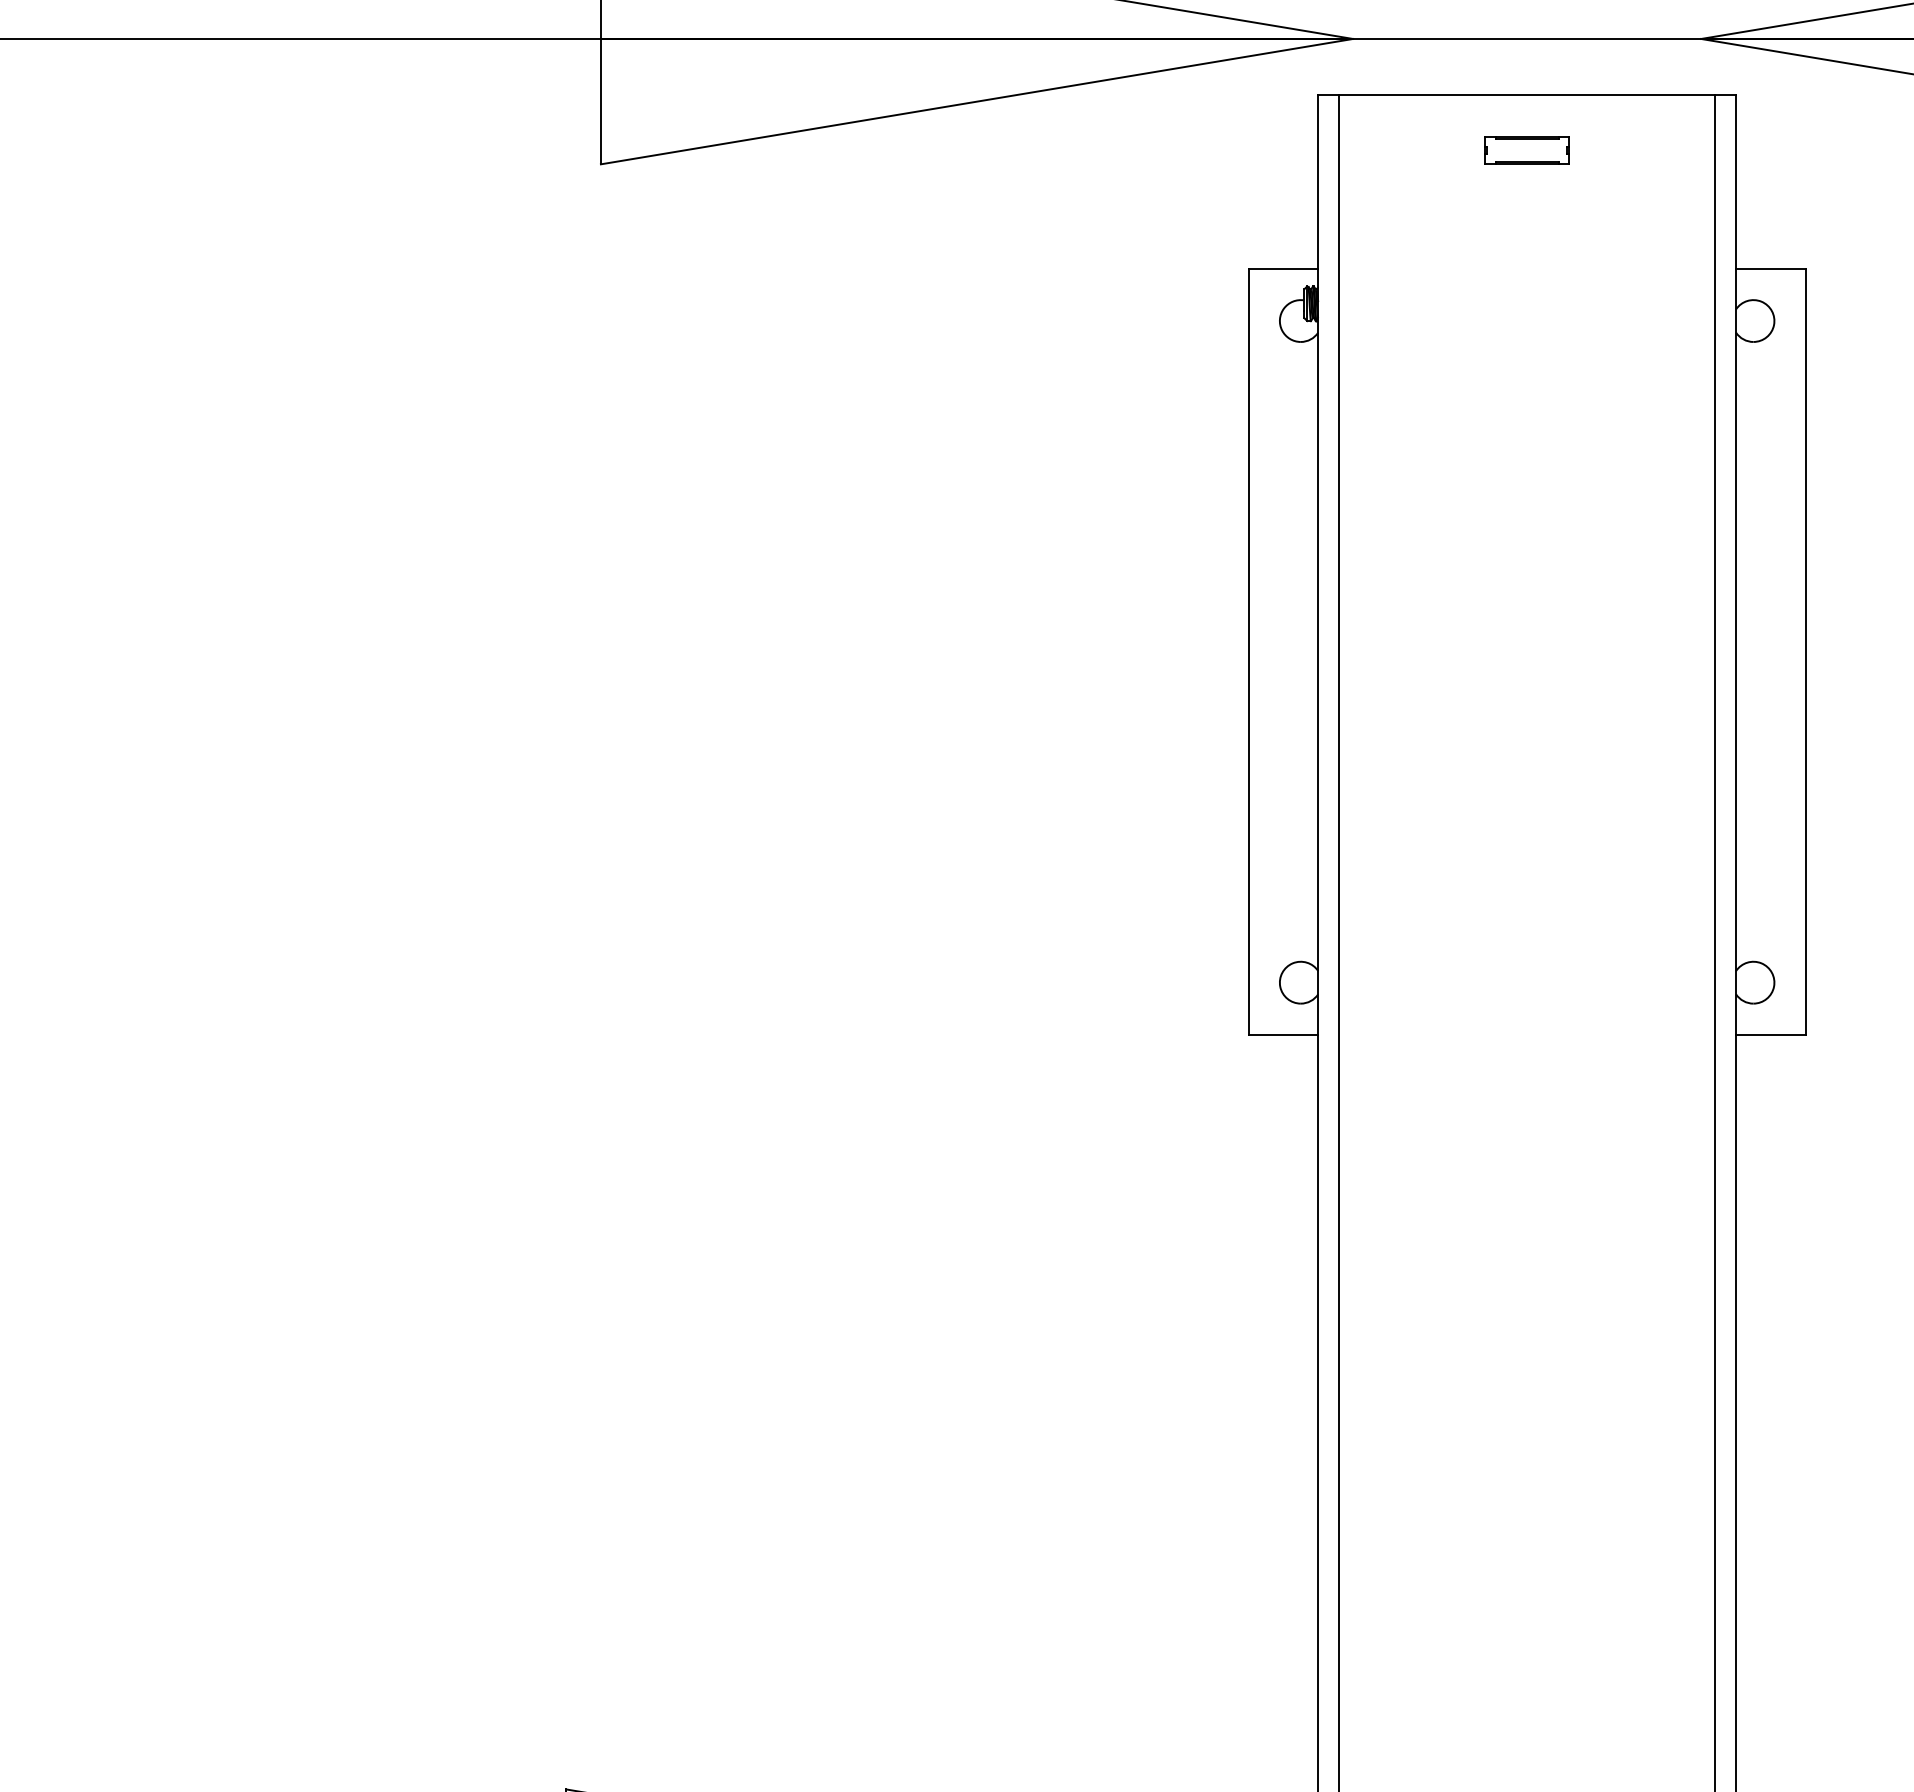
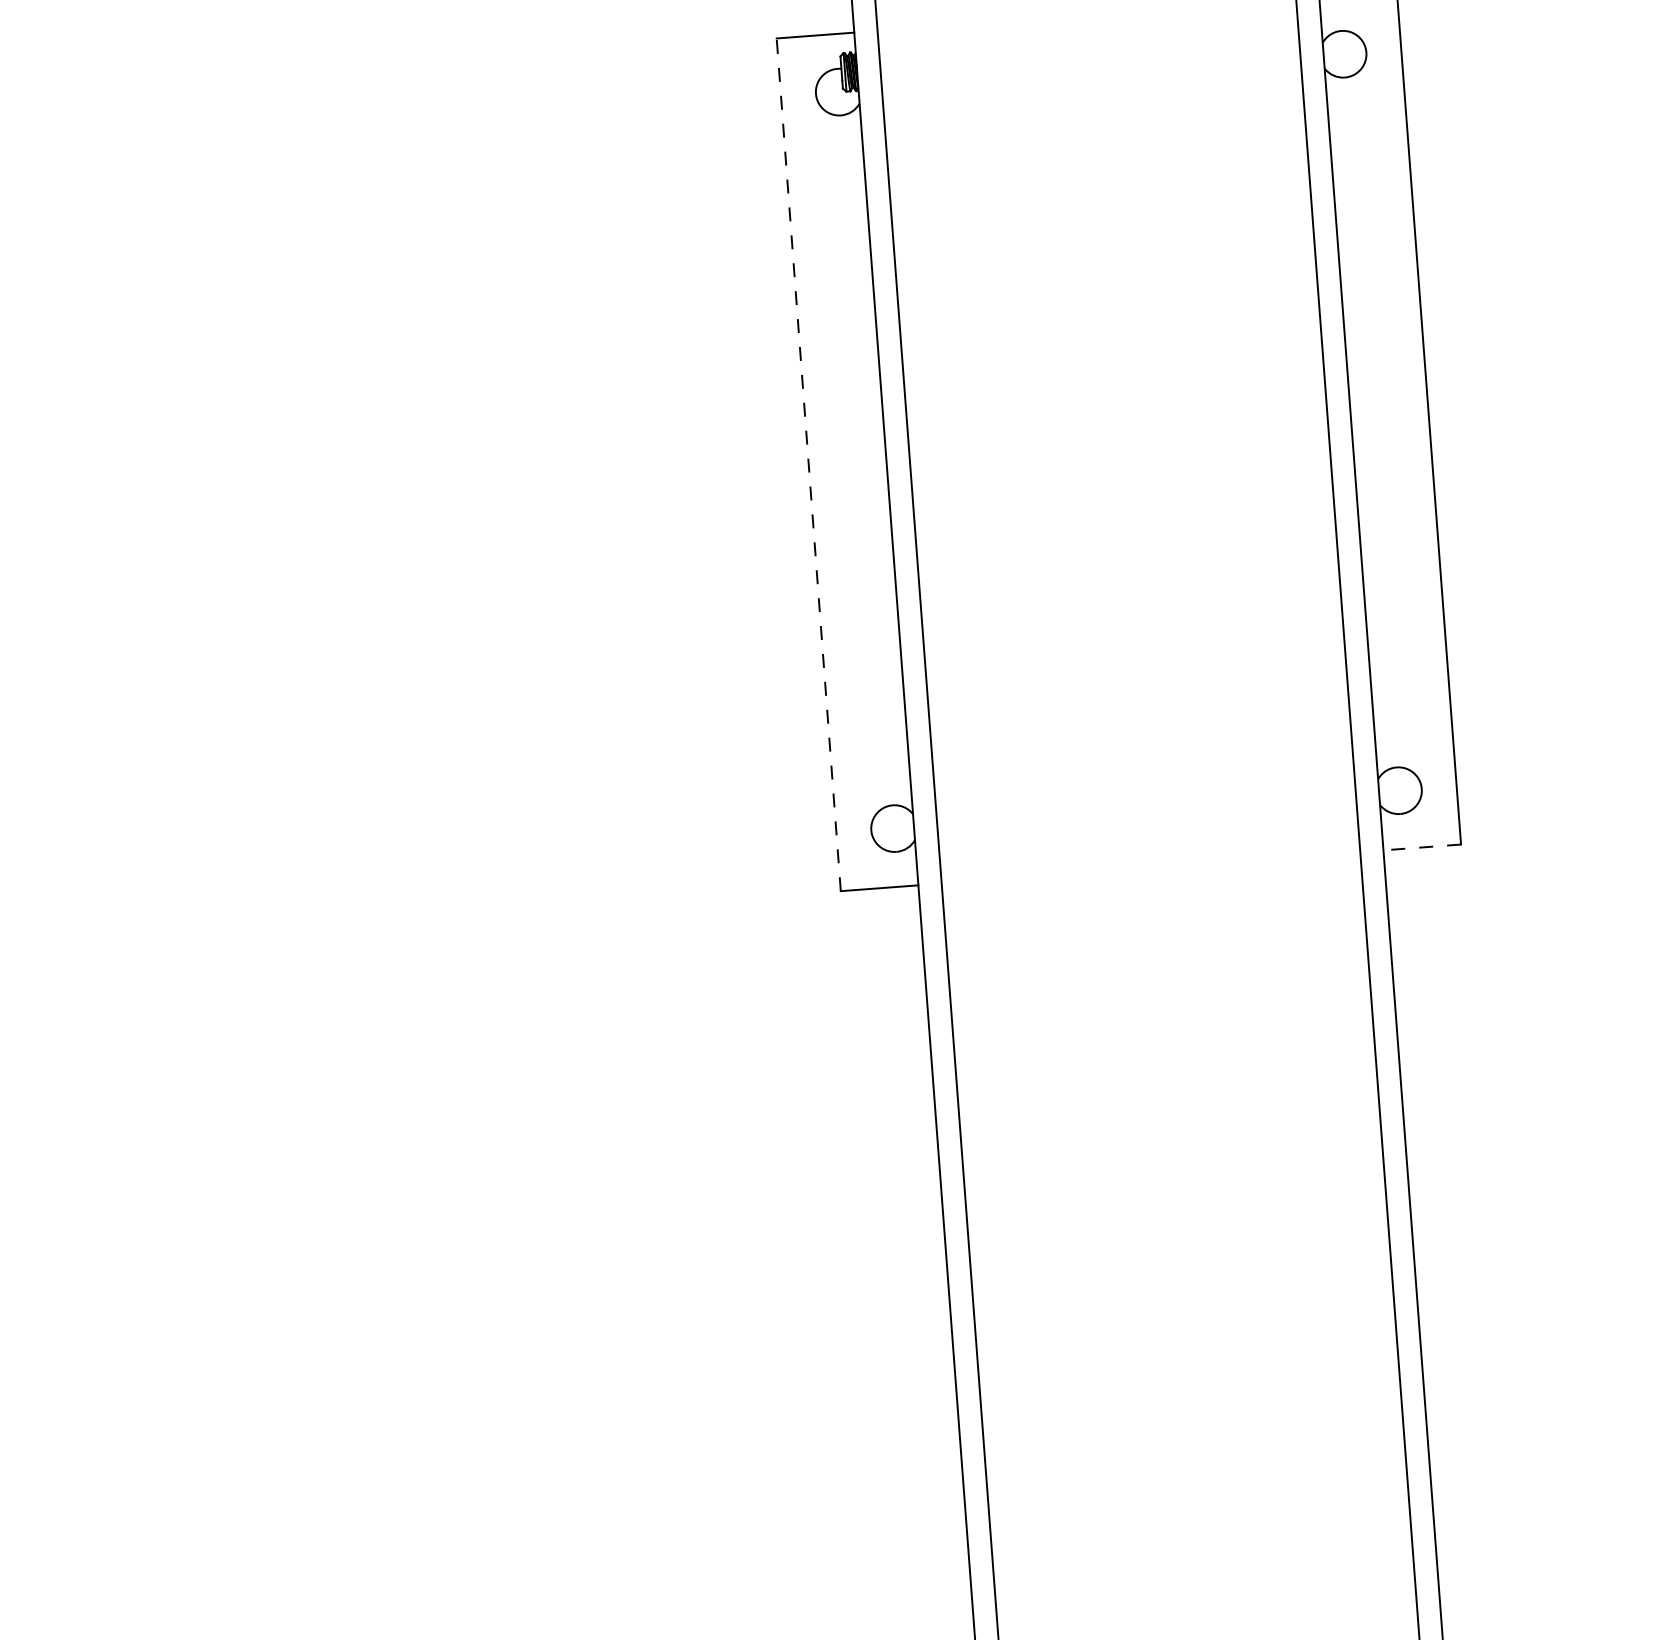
line: (1248, 651) -> (808, 464), solid -> dashed
line: (1770, 1034) -> (1421, 846), solid -> dashed

